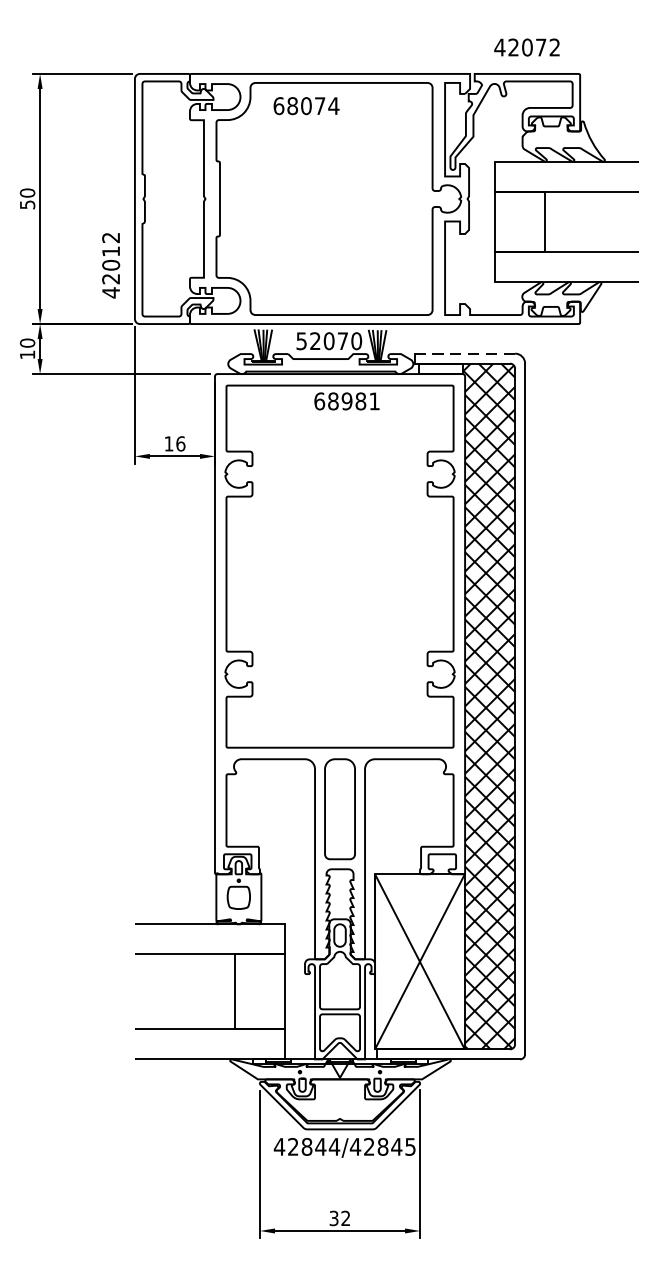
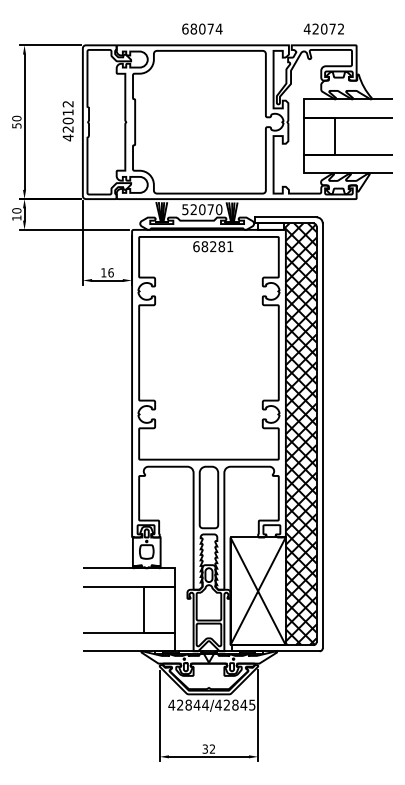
text: (306, 105) -> (202, 28), moved
text: (109, 266) -> (67, 121), moved
line: (464, 353) -> (285, 217), dashed -> solid
text: (347, 401) -> (213, 246), 68981 -> 68281

